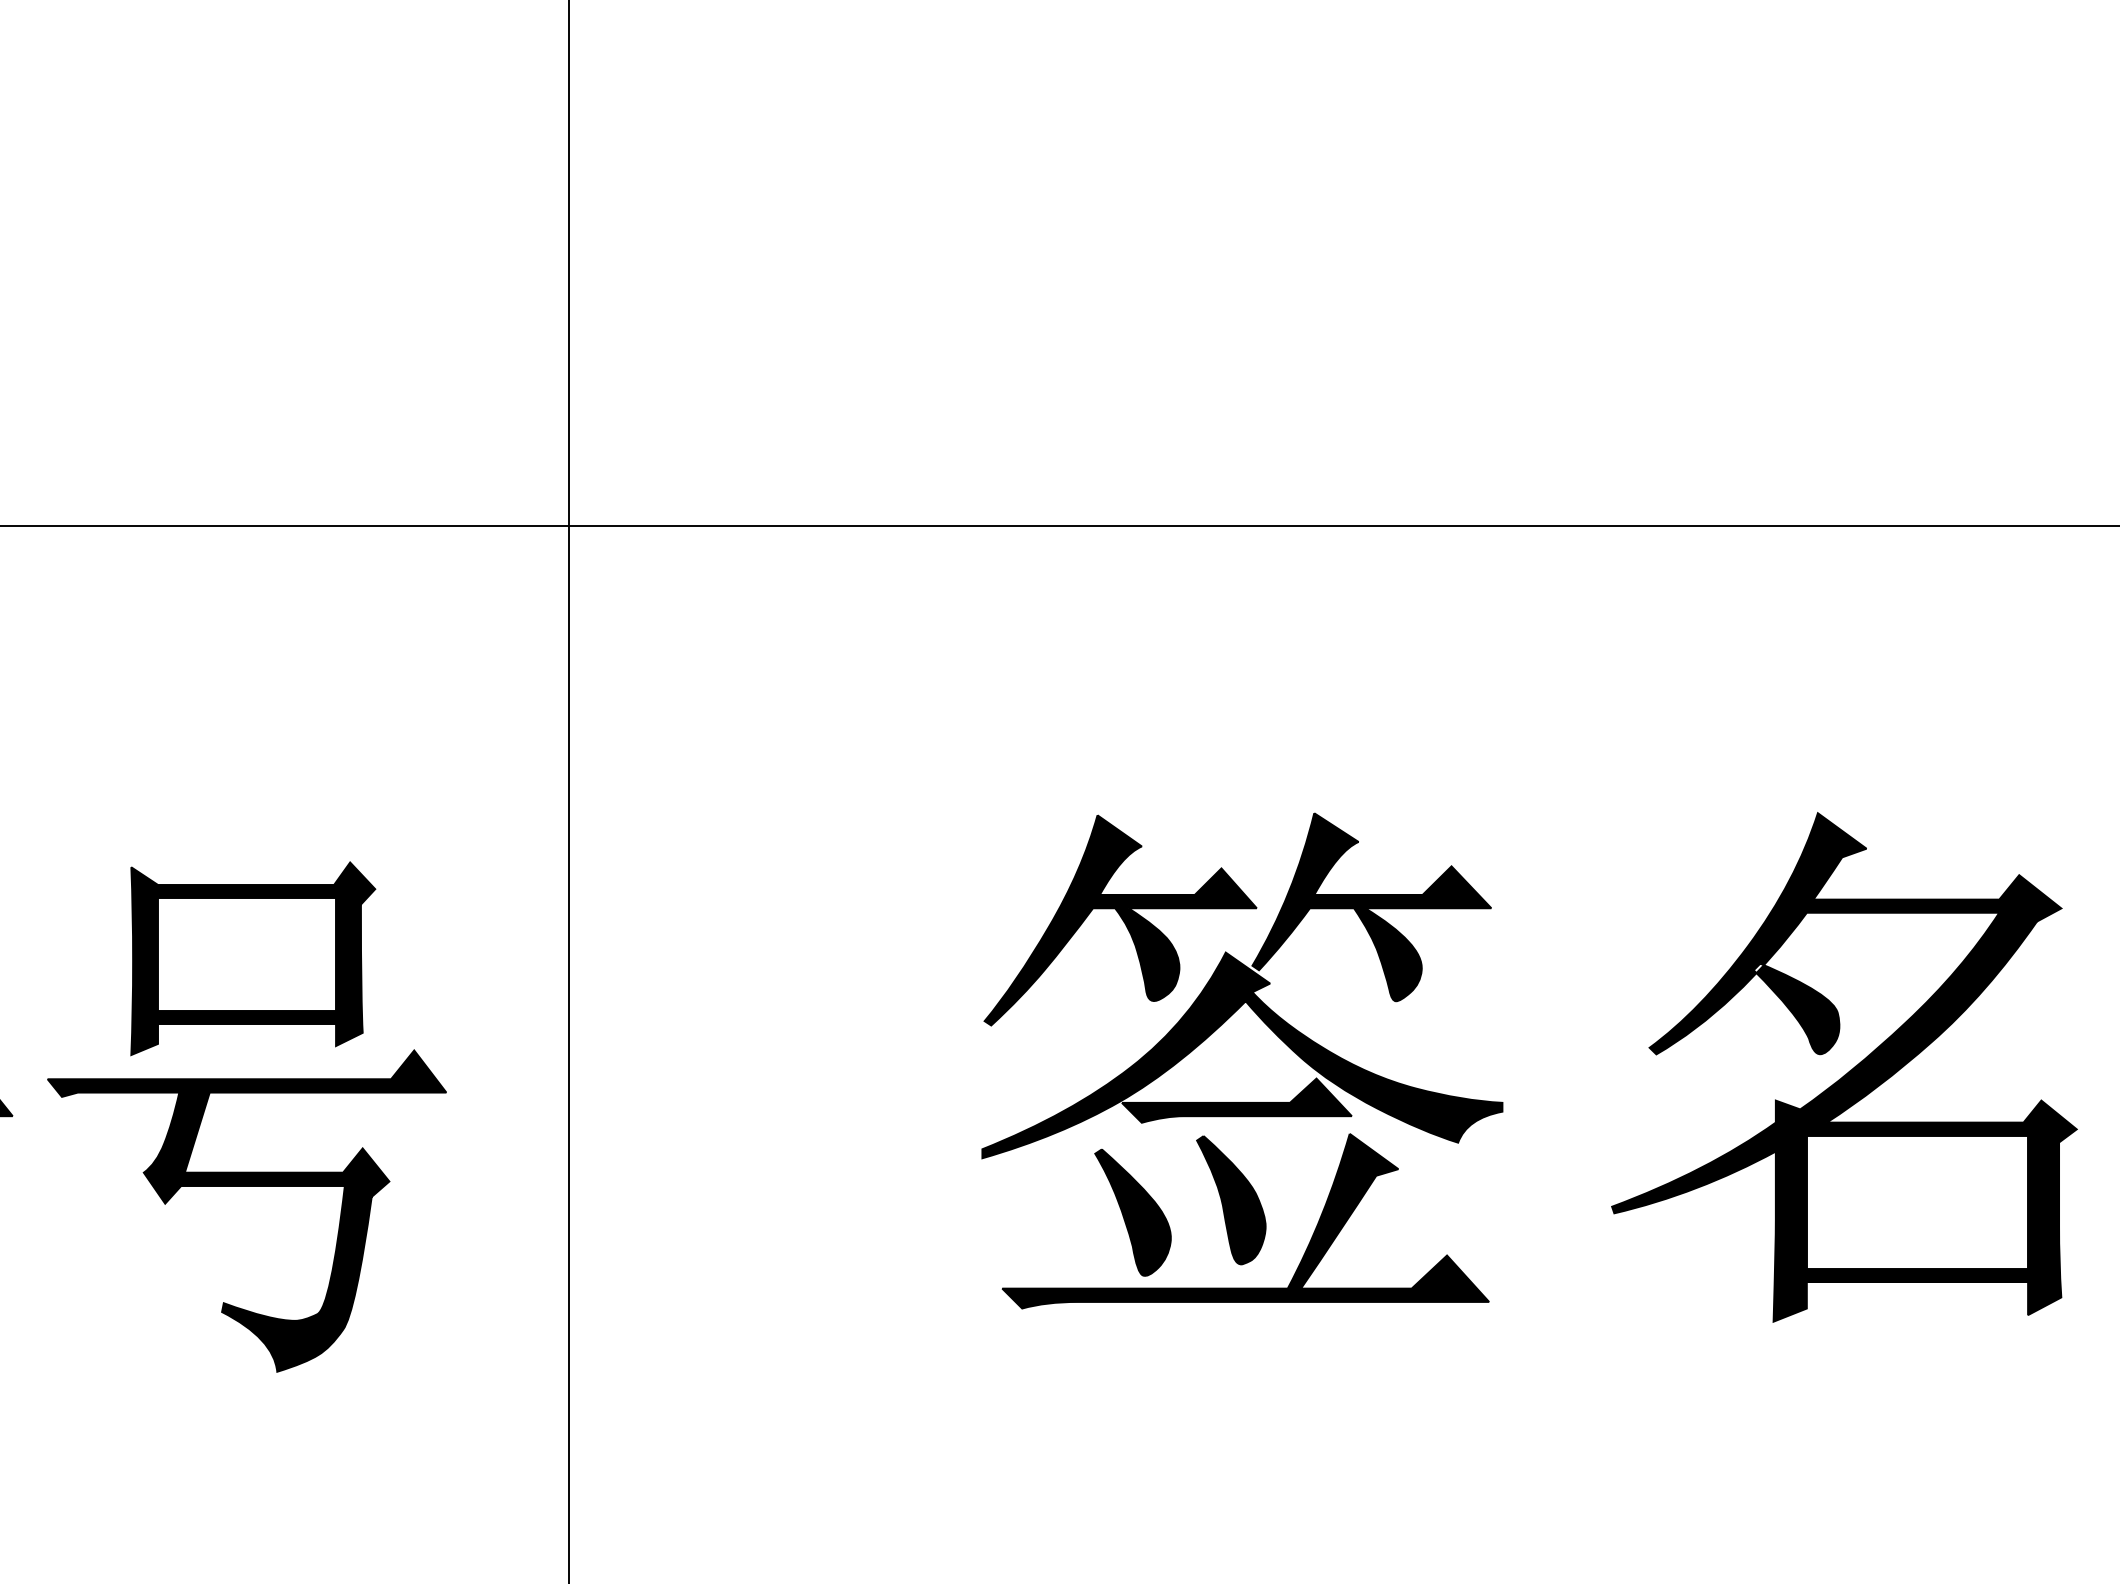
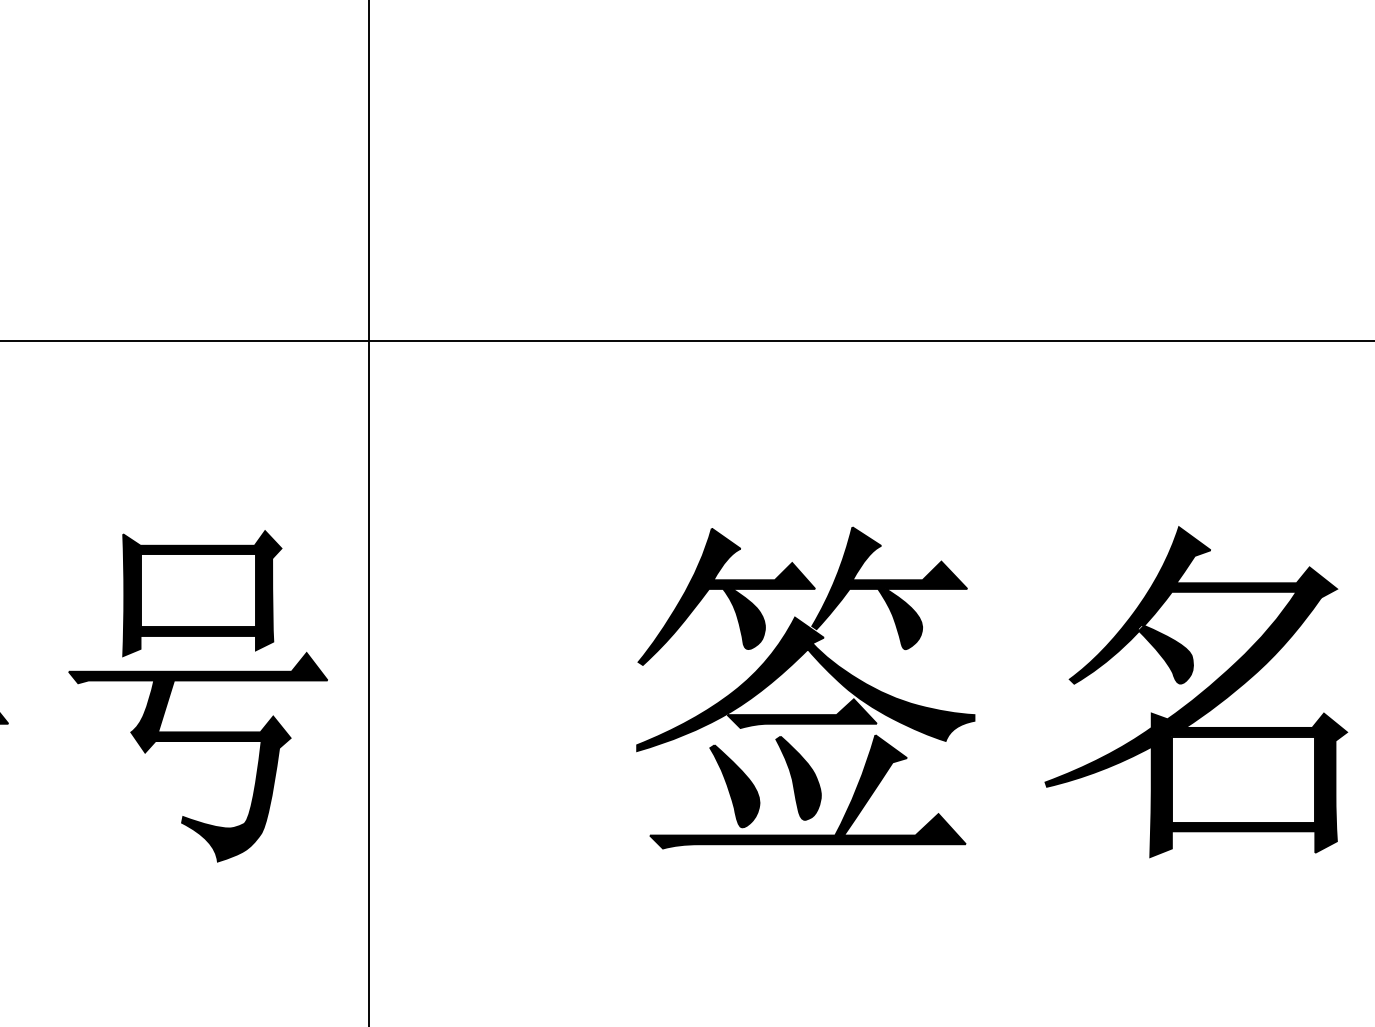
part: (245, 1094) -> (197, 681), moved

